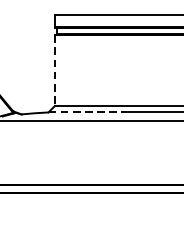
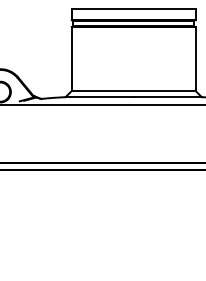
line: (54, 70) -> (71, 59), dashed -> solid
line: (87, 112) -> (100, 97), dashed -> solid

